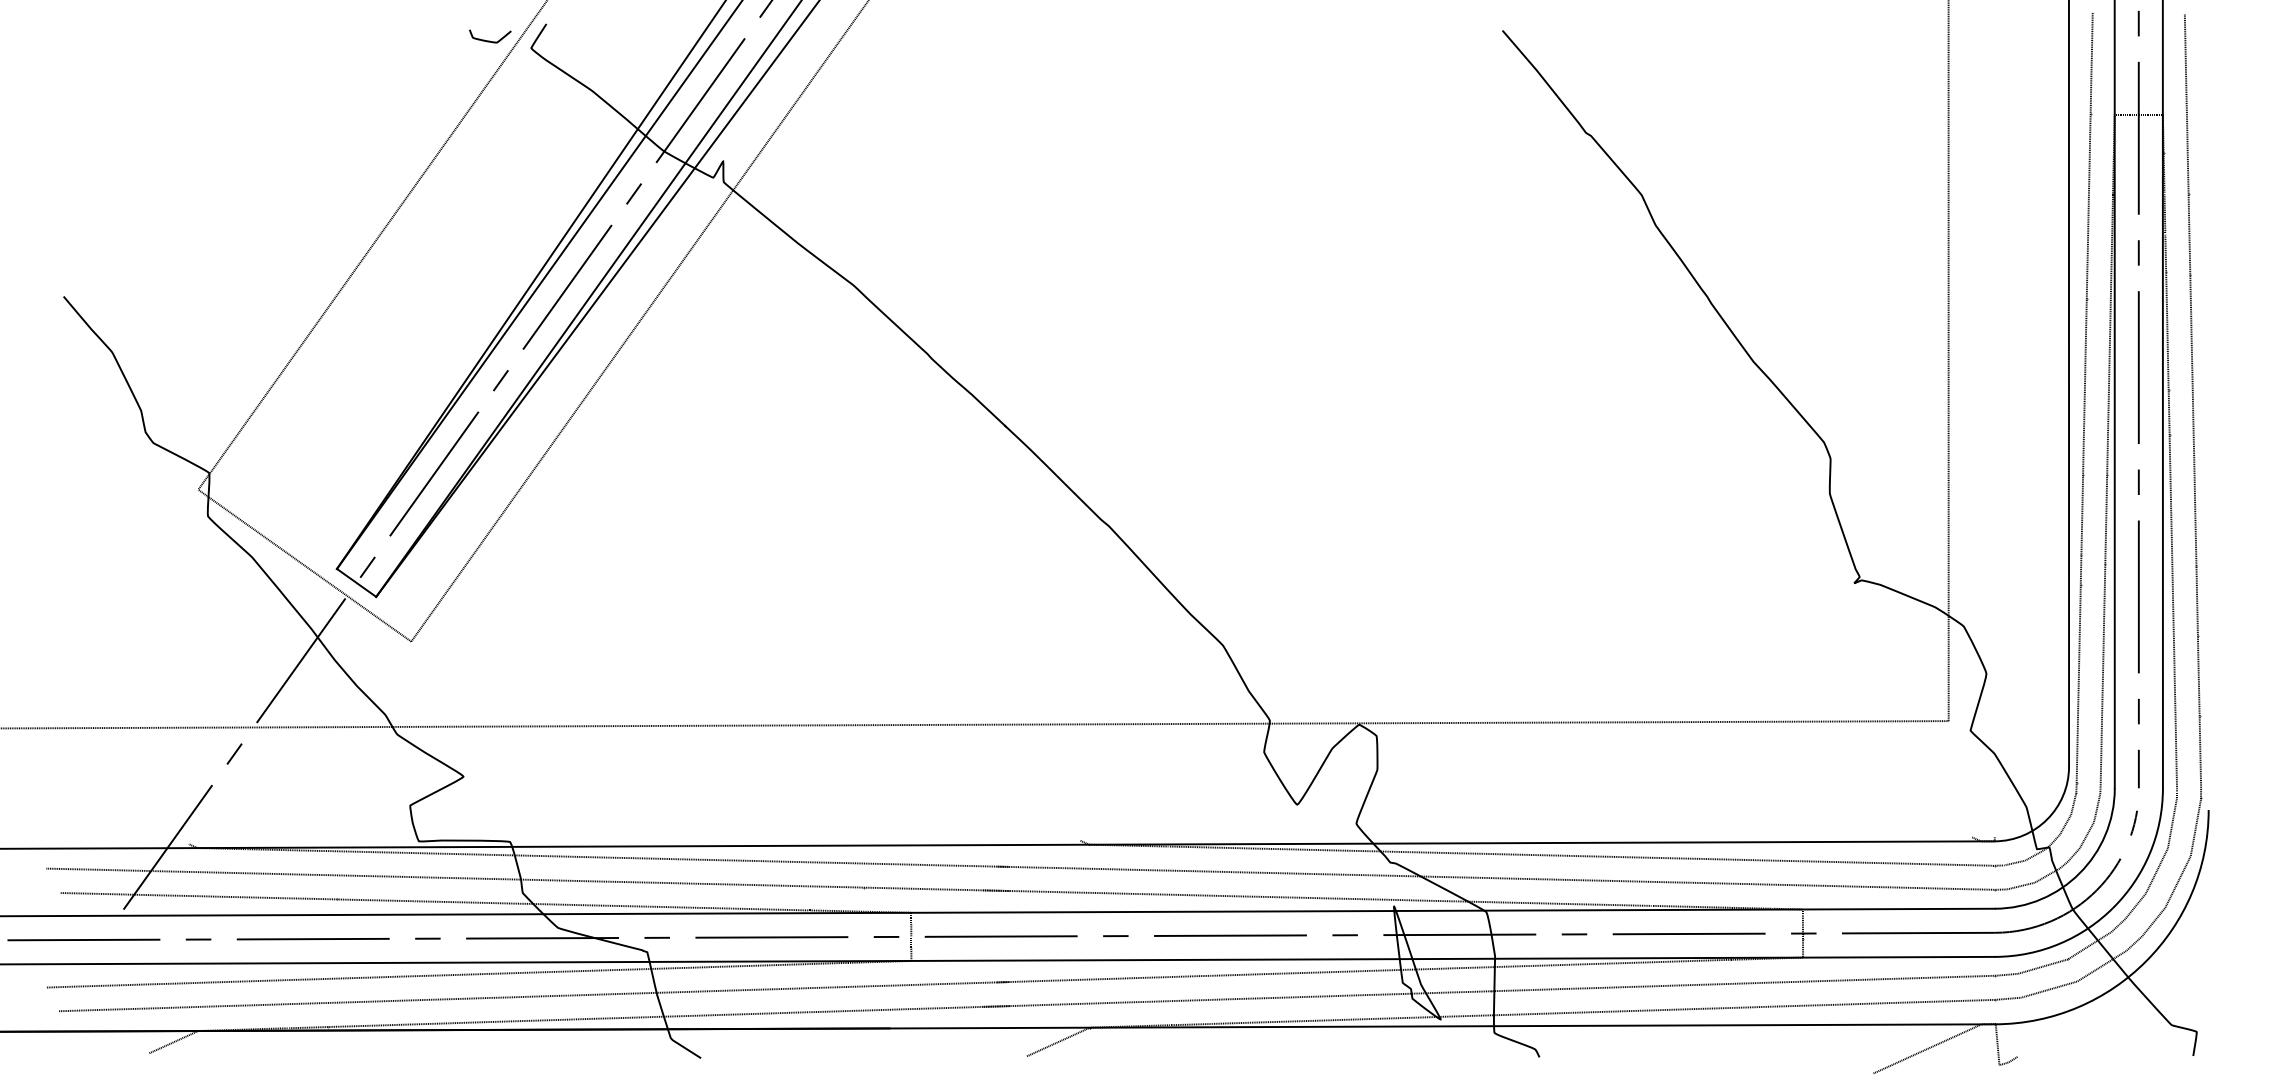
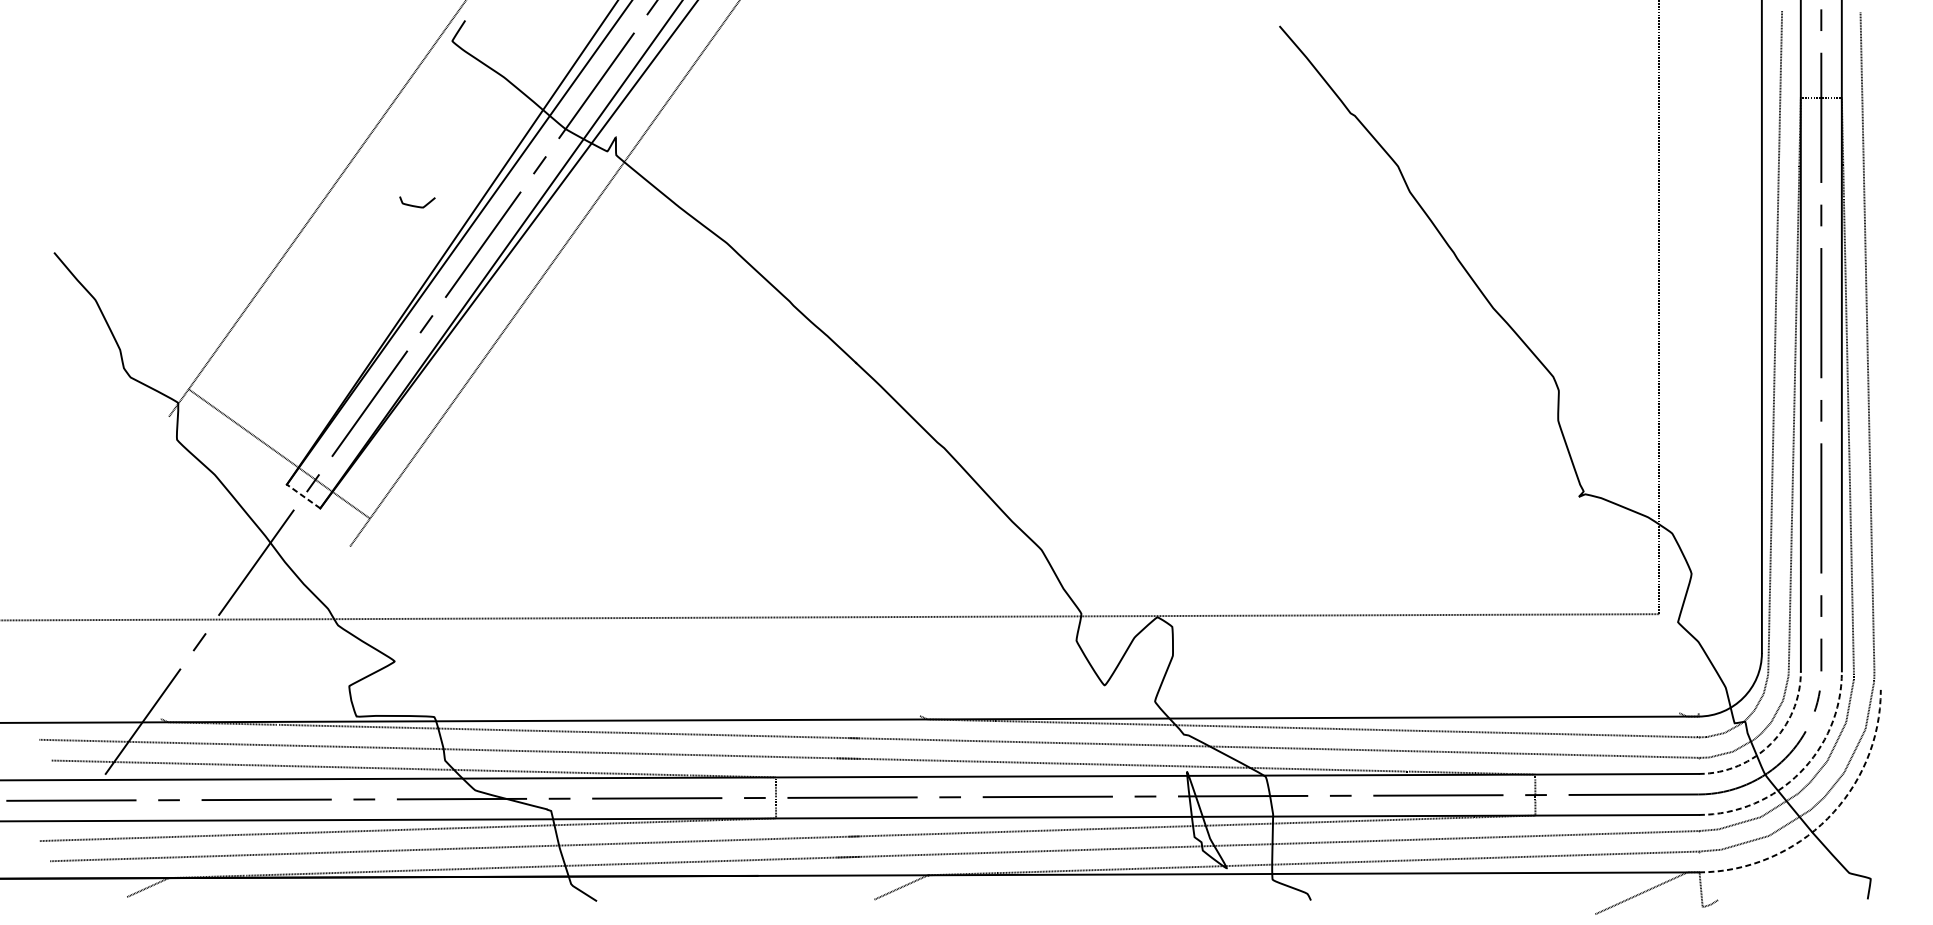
curve: (490, 40) -> (417, 205), moved
line: (304, 565) -> (278, 453), moved
line: (356, 582) -> (303, 496), solid -> dashed
arc: (2079, 873) -> (1770, 743), solid -> dashed
arc: (2113, 907) -> (1799, 772), solid -> dashed
arc: (2146, 961) -> (1827, 818), solid -> dashed

